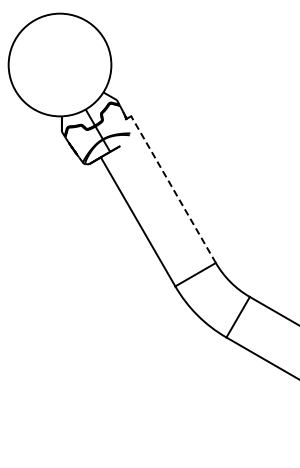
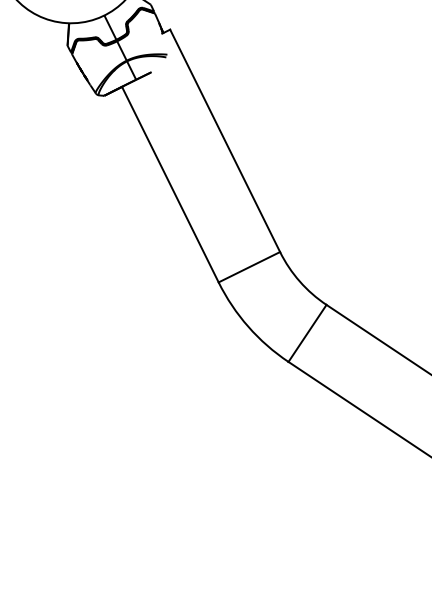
line: (173, 189) -> (225, 140), dashed -> solid

